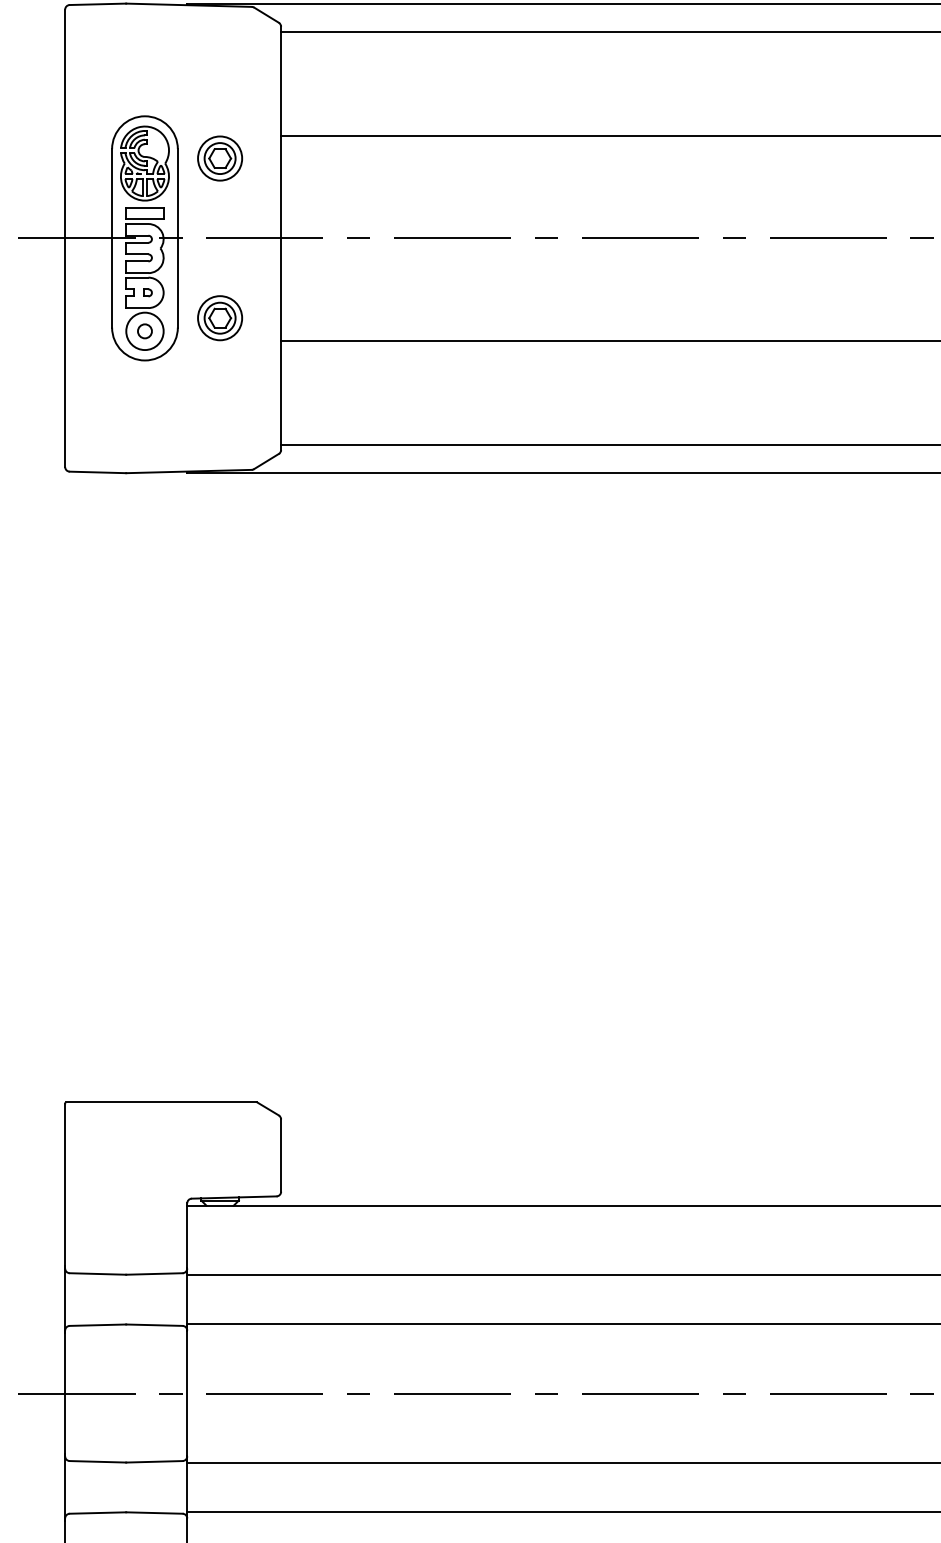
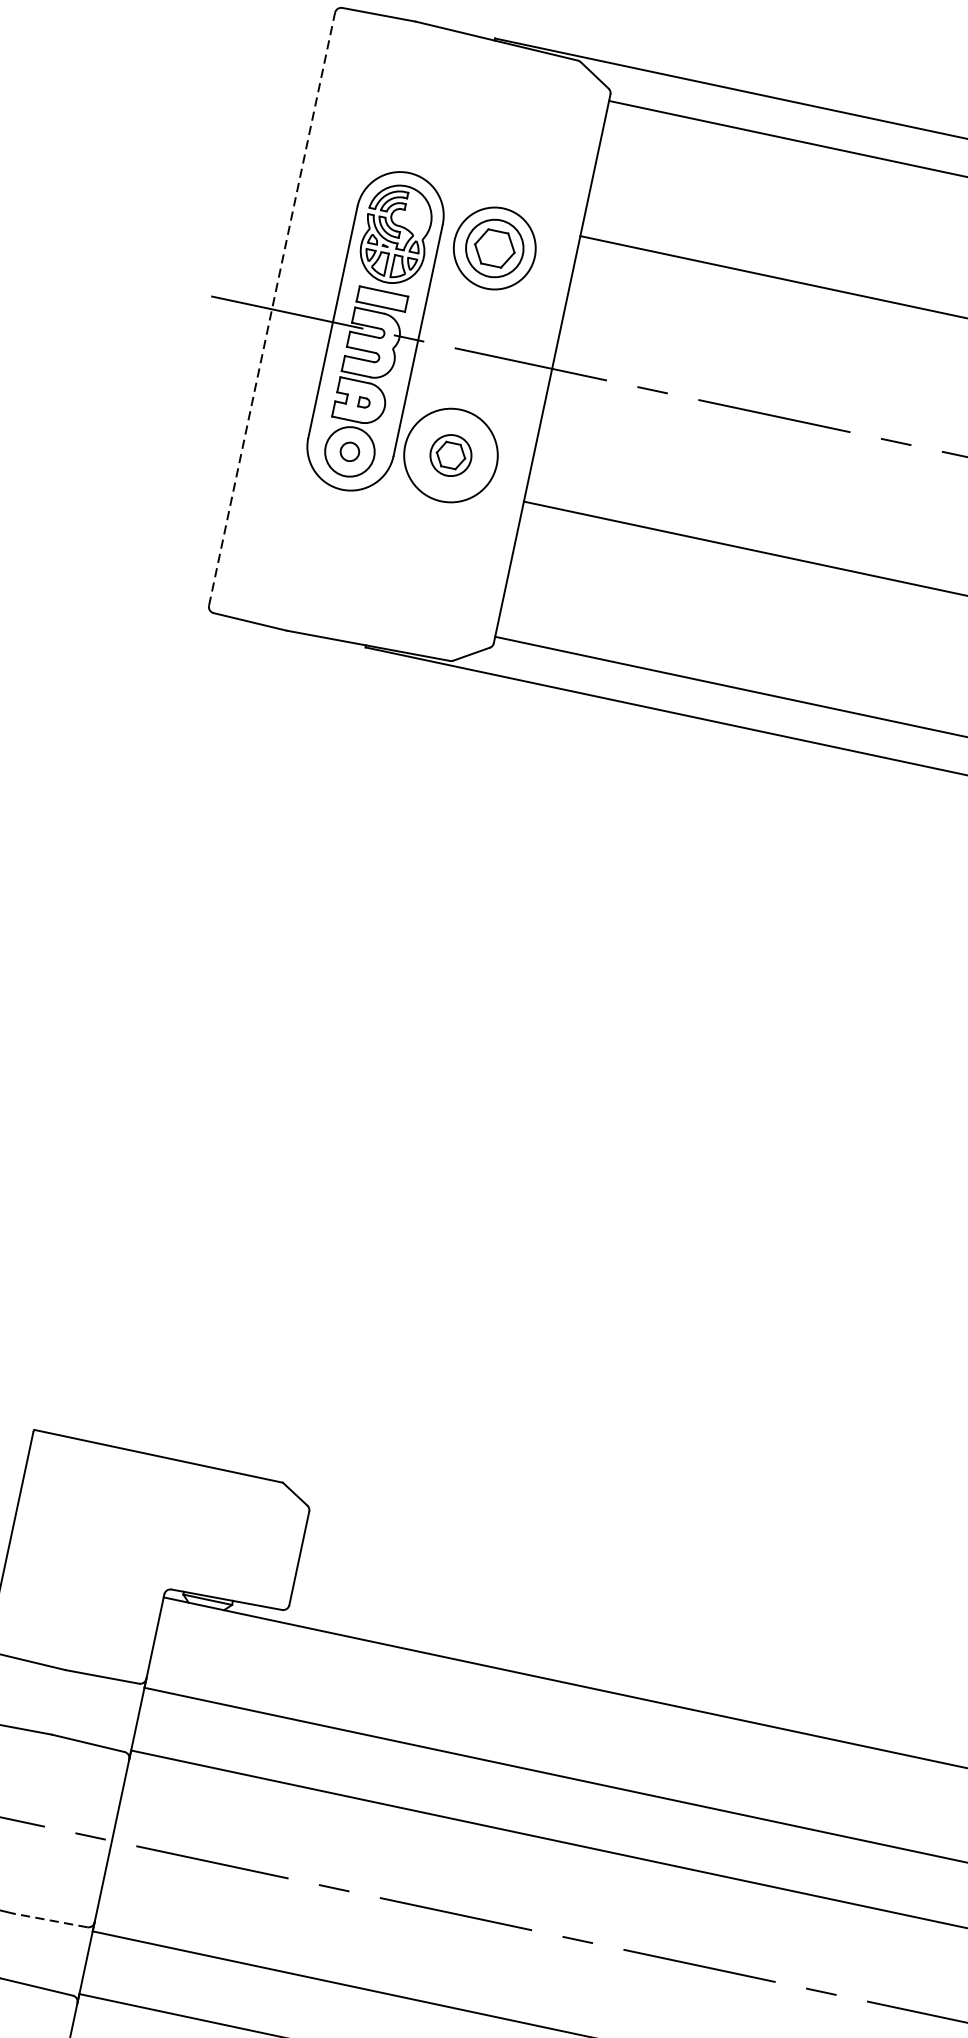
part: (220, 158) -> (495, 248), size x1.4
line: (65, 238) -> (272, 309), solid -> dashed
circle: (220, 318) -> (451, 456), size x1.6
line: (153, 1461) -> (49, 1919), solid -> dashed

